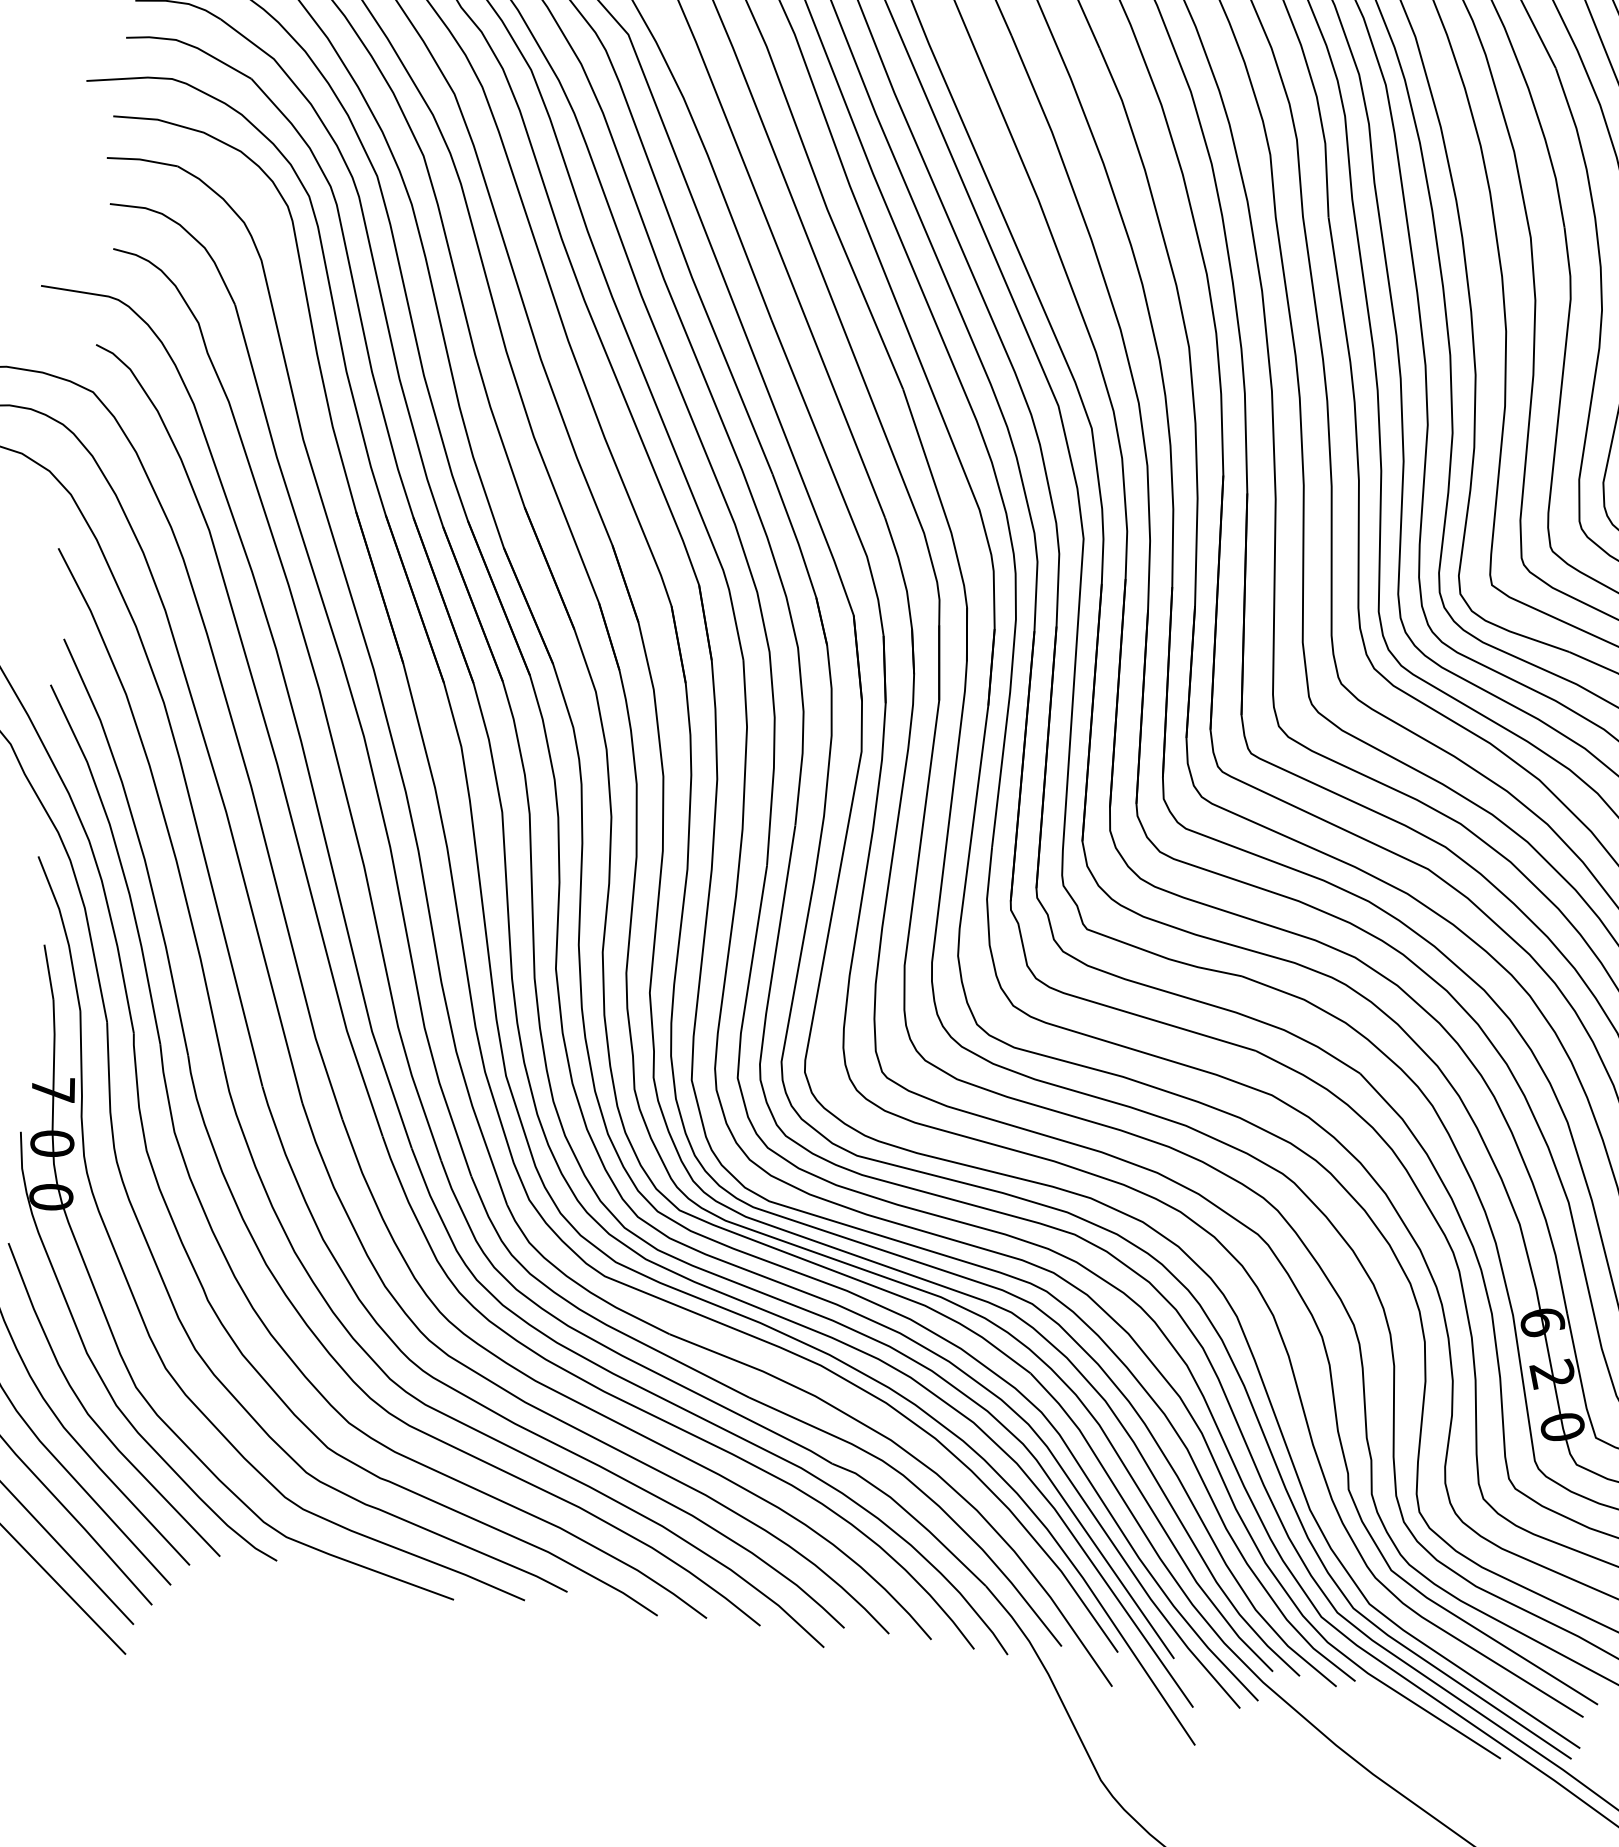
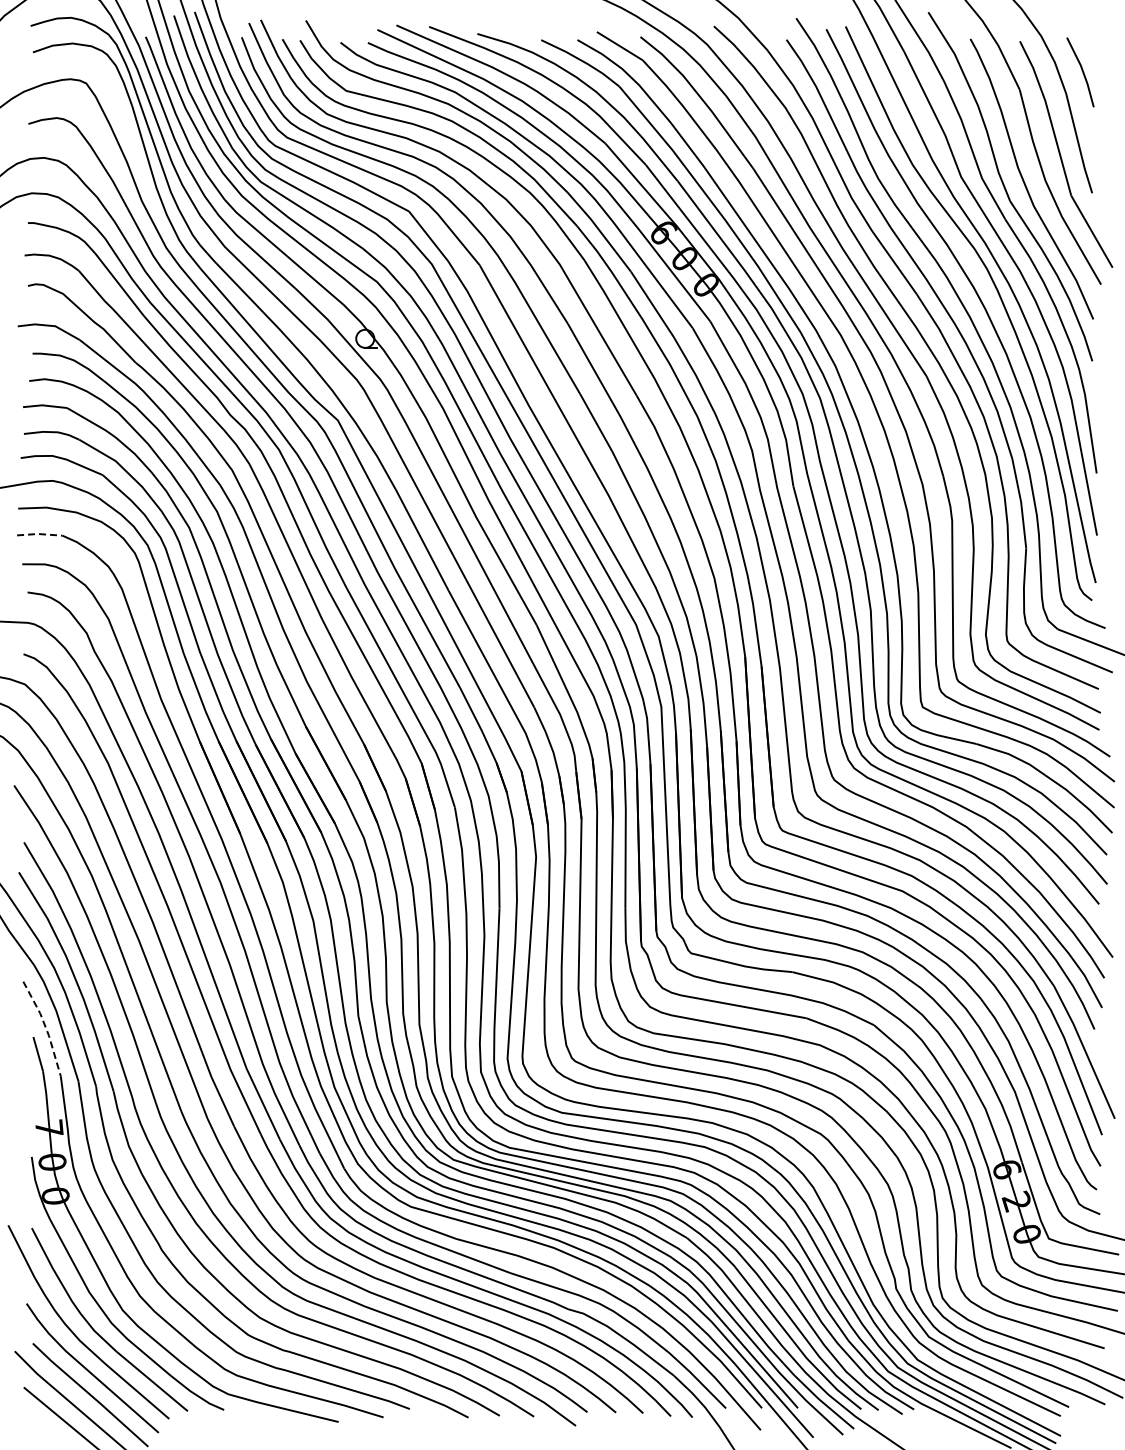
line: (142, 160) -> (39, 534), solid -> dashed
line: (65, 931) -> (45, 1027), solid -> dashed

